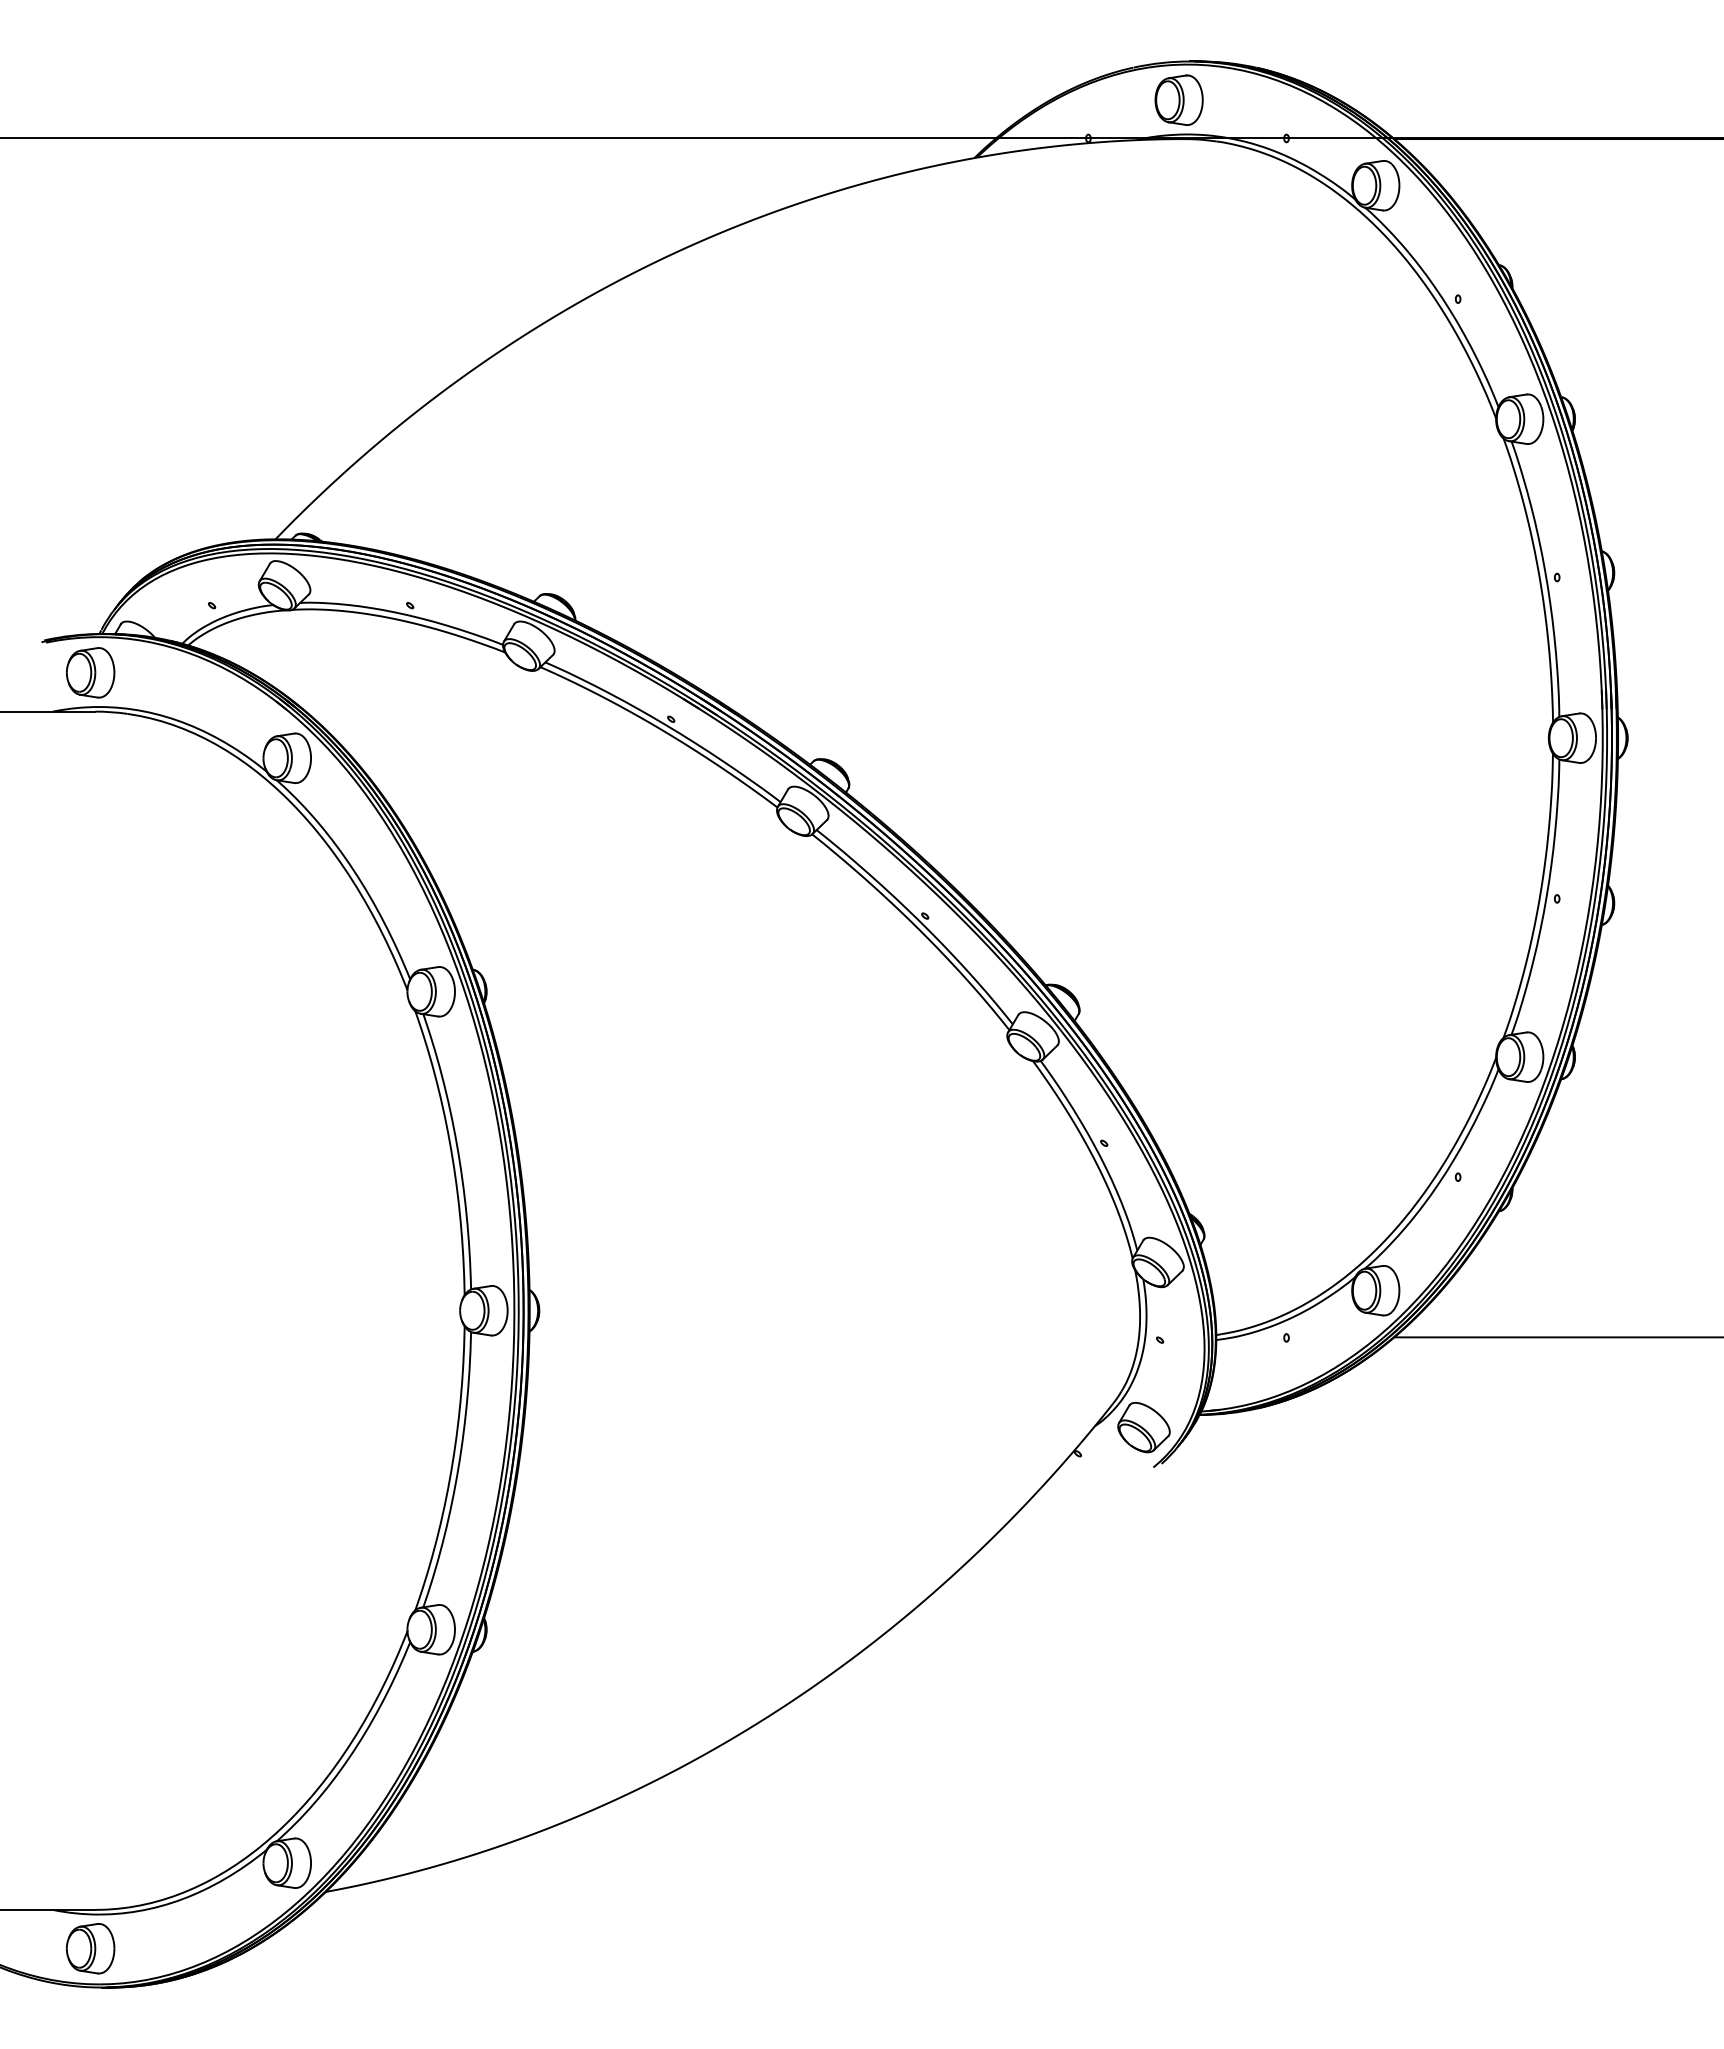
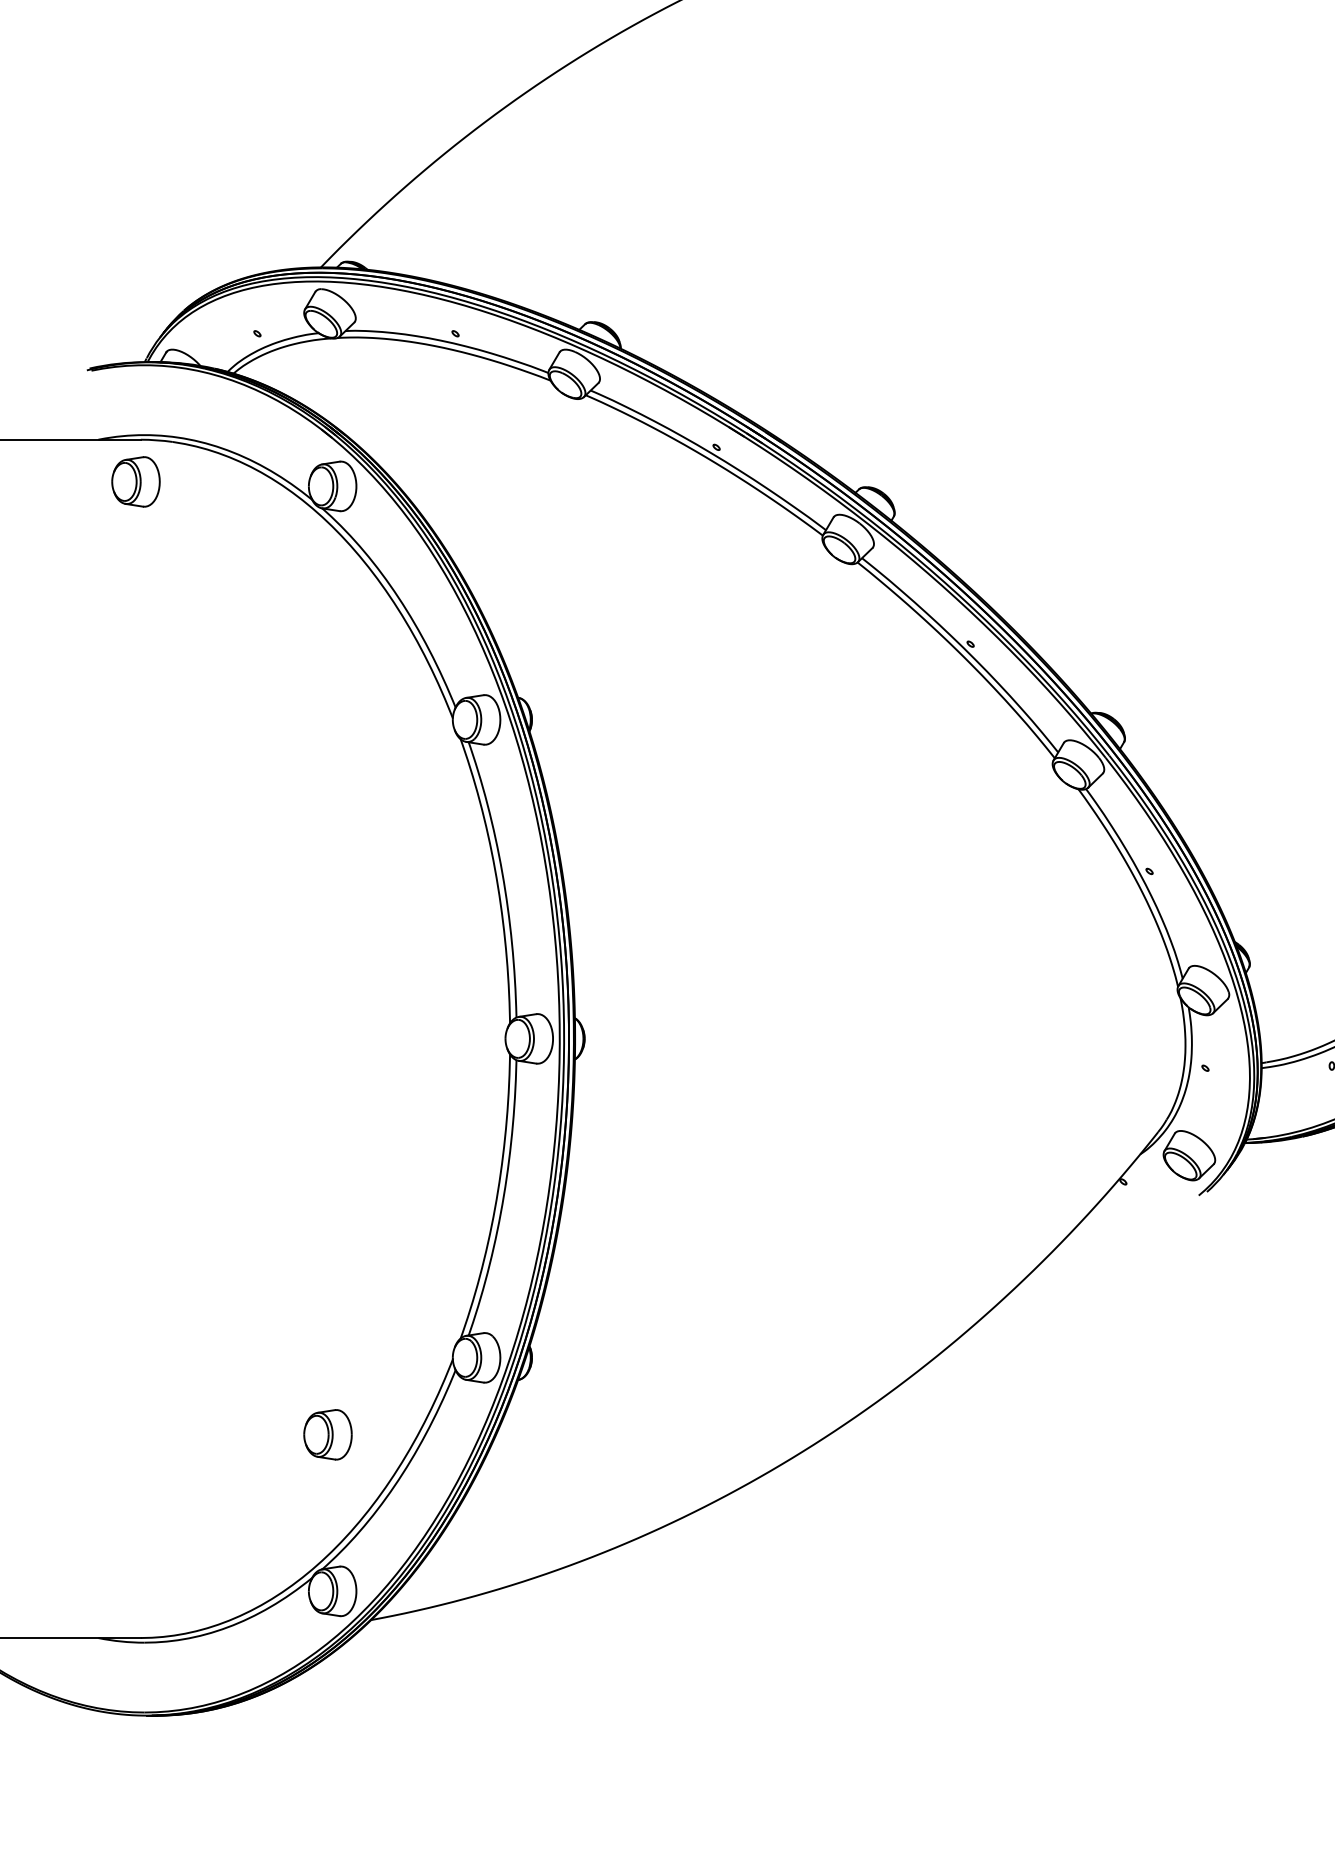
part: (90, 672) -> (135, 481), moved
part: (90, 1948) -> (327, 1434), moved

